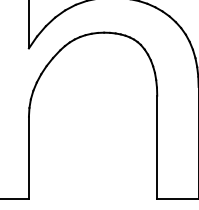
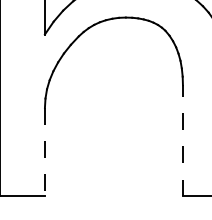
line: (157, 147) -> (183, 141), solid -> dashed
line: (28, 158) -> (44, 152), solid -> dashed

